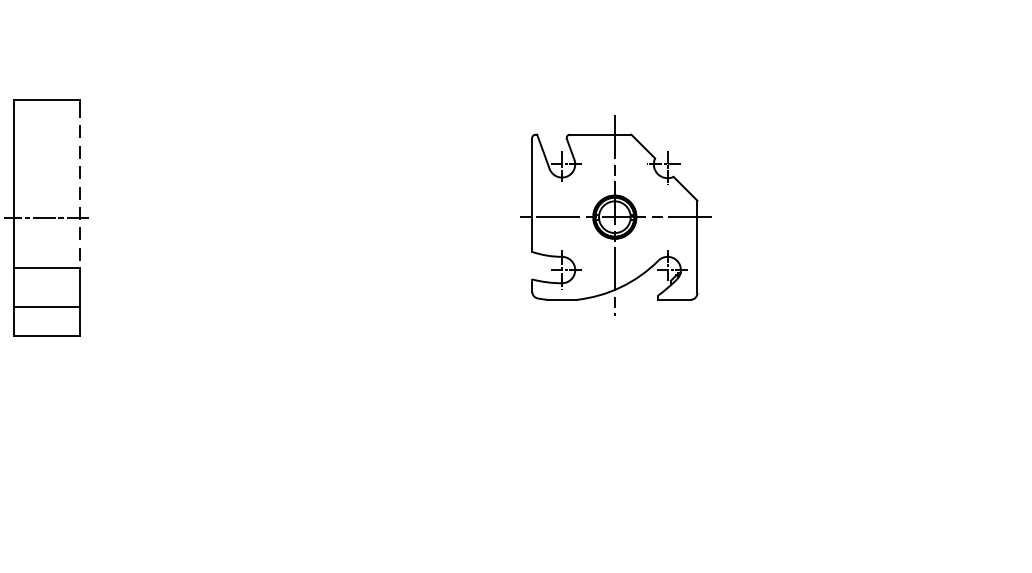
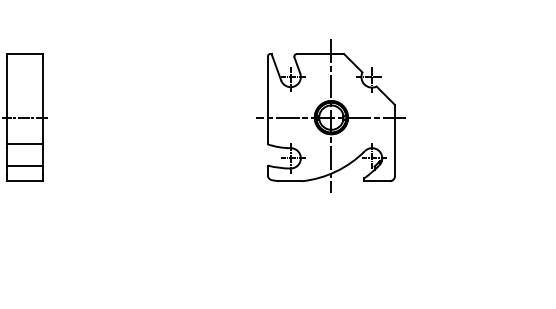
line: (79, 186) -> (42, 100), dashed -> solid
part: (613, 214) -> (330, 115), size x1.43

